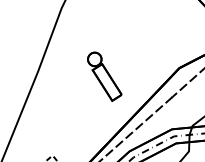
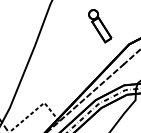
part: (105, 77) -> (100, 26), moved

